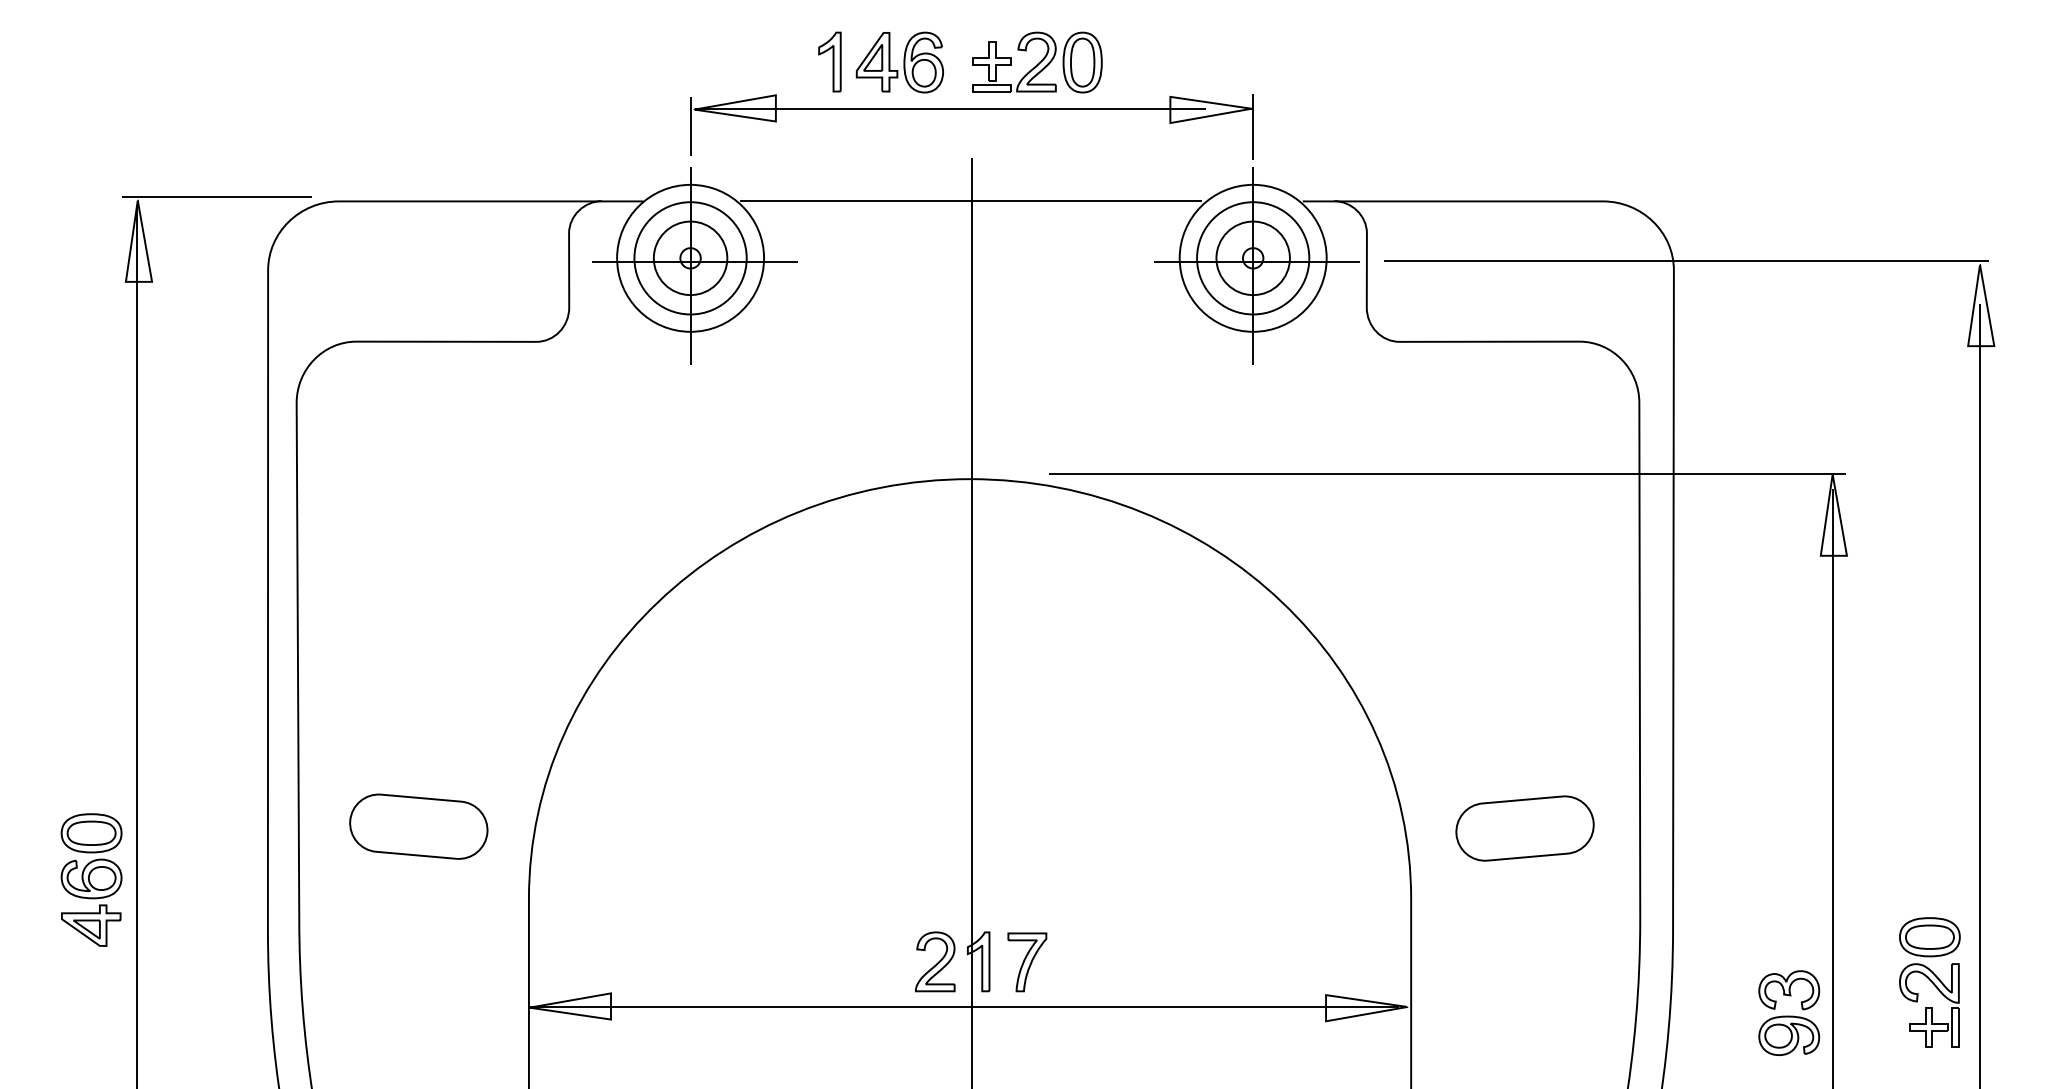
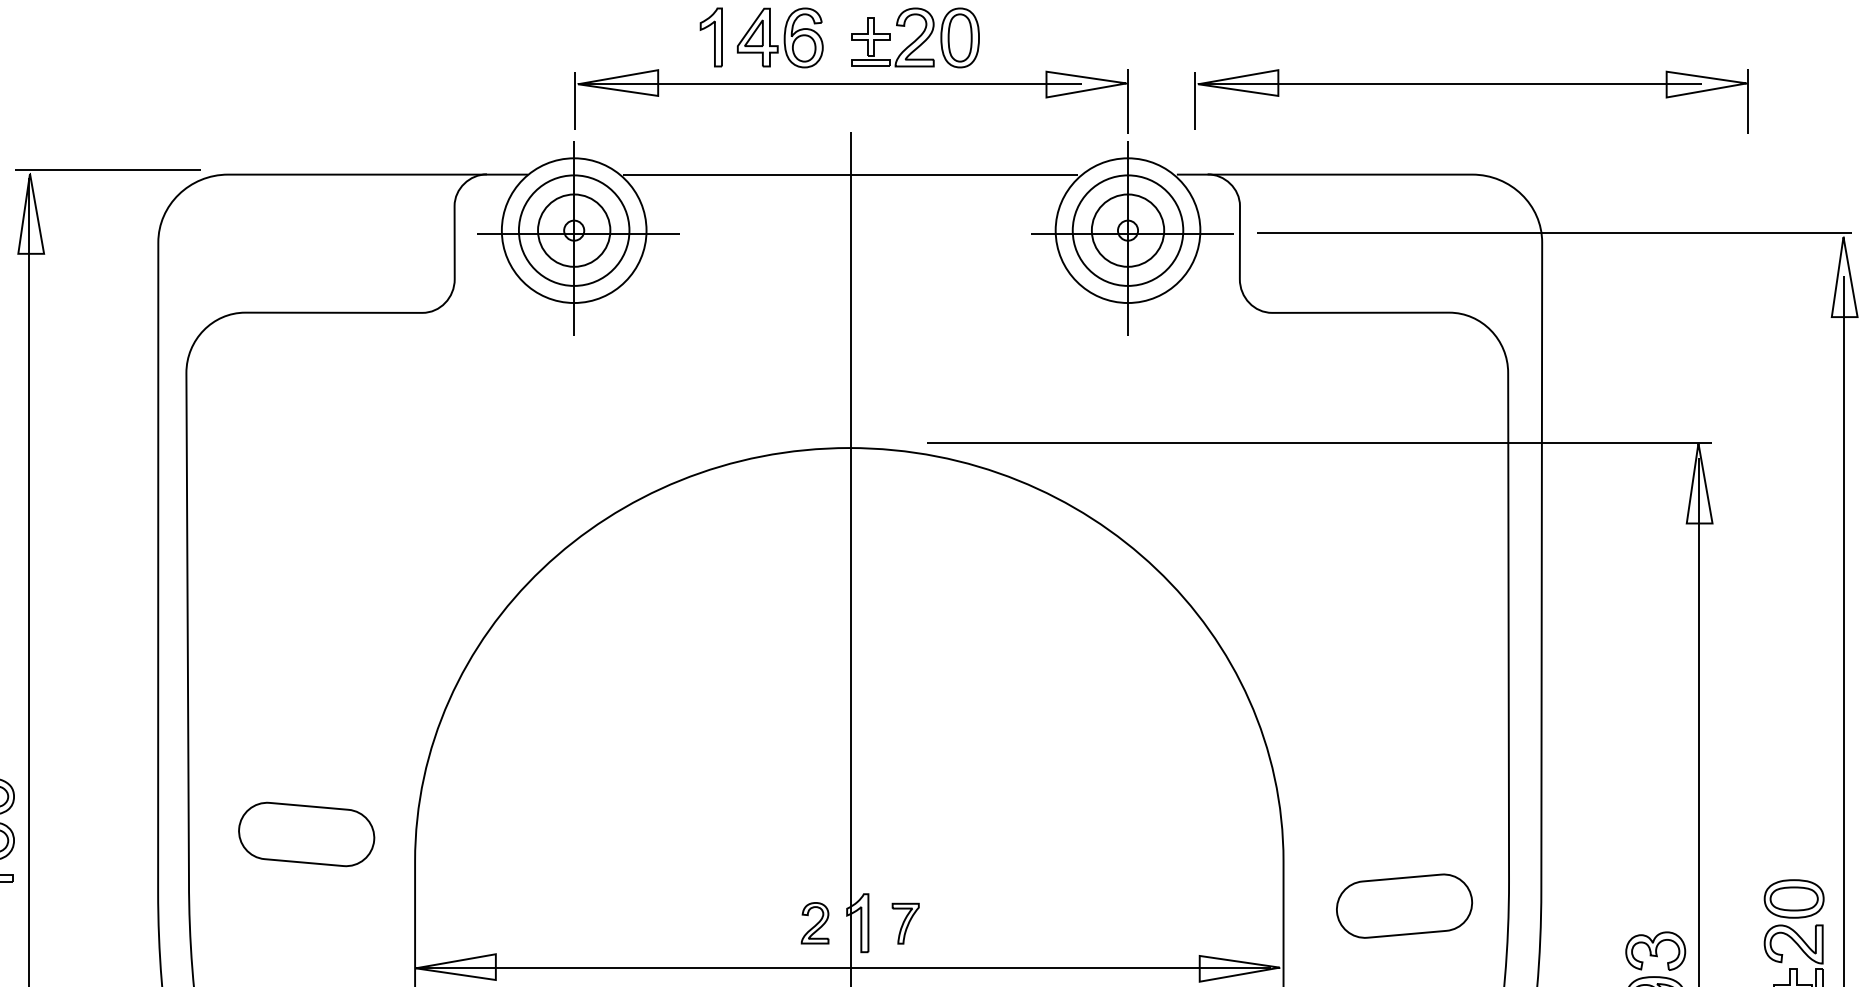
part: (1601, 109) -> (1470, 84), added
part: (418, 826) -> (306, 834), moved
part: (1524, 828) -> (1403, 906), moved
part: (935, 961) -> (815, 922), size x0.7
part: (1027, 962) -> (905, 923), size x0.7

